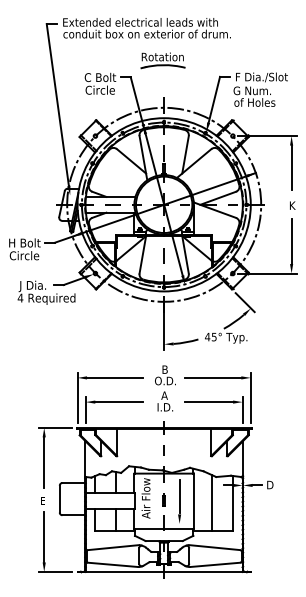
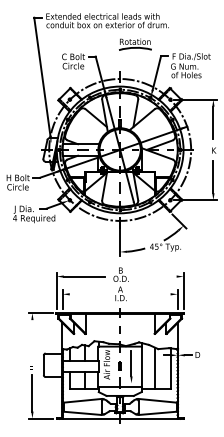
part: (162, 60) -> (135, 44), moved
line: (213, 377) -> (156, 276), removed
line: (119, 402) -> (87, 294), removed
line: (209, 402) -> (153, 294), removed
line: (44, 462) -> (32, 338), removed

